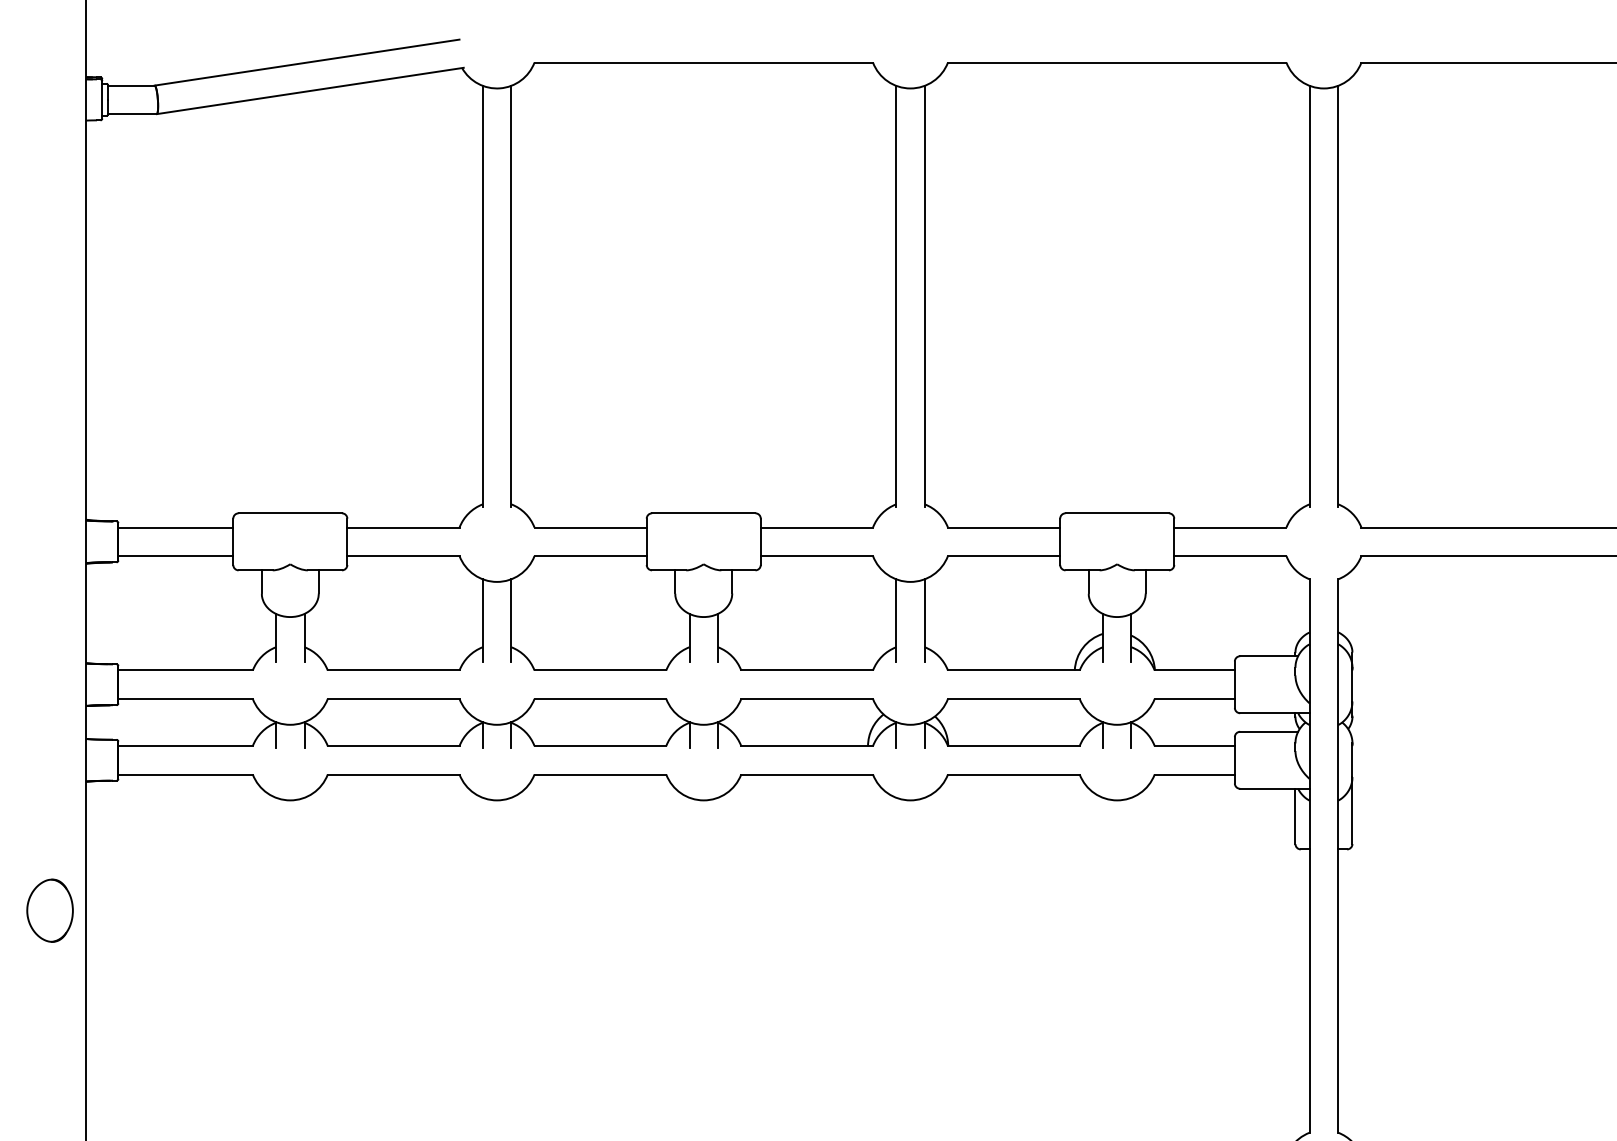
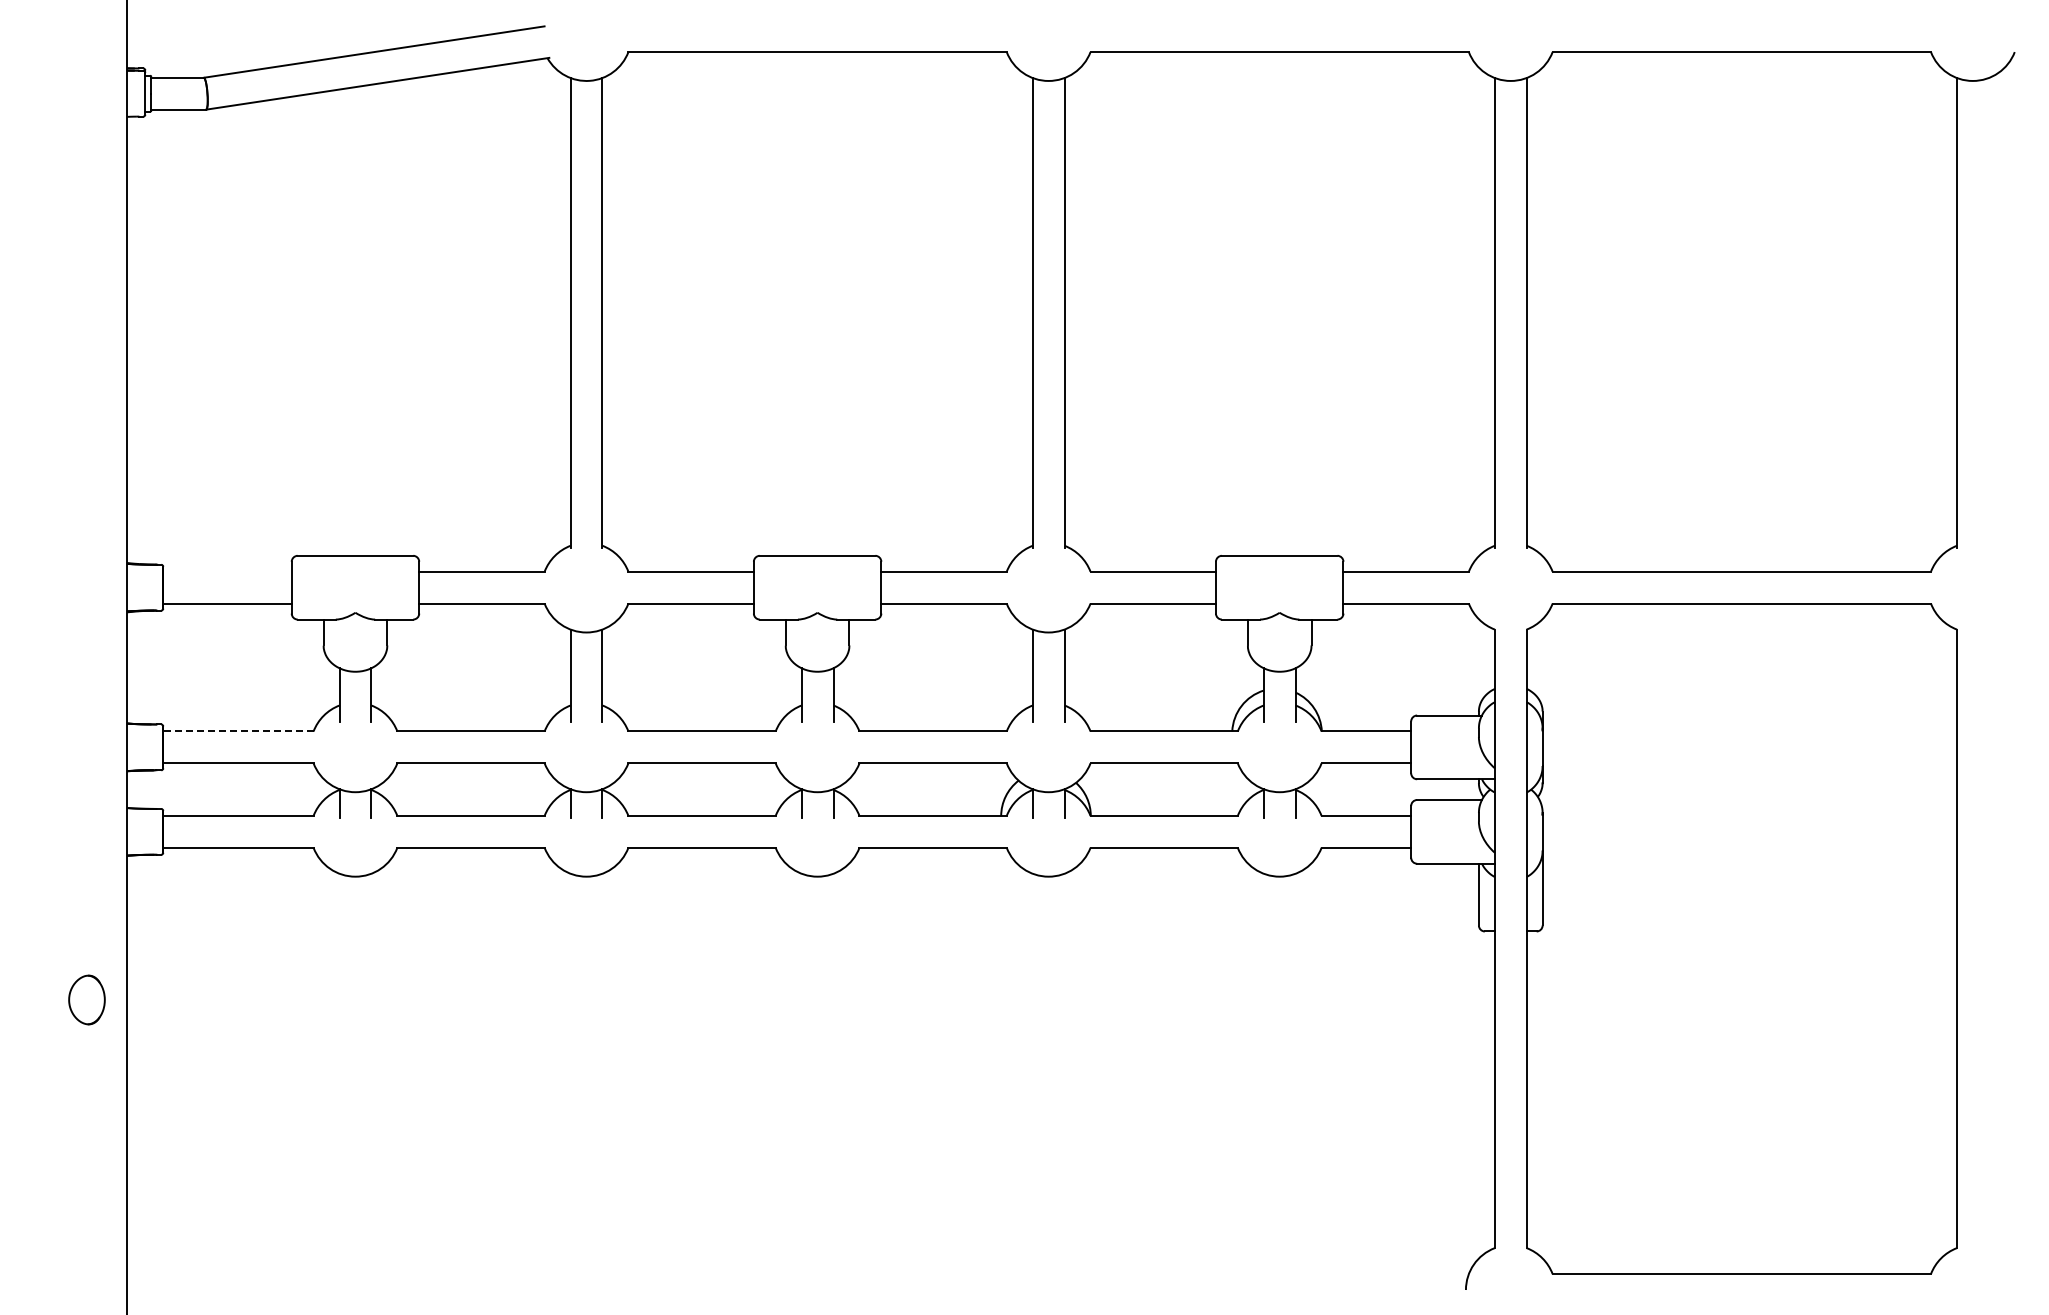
line: (175, 527) -> (227, 571), removed
line: (184, 670) -> (237, 731), solid -> dashed
part: (49, 910) -> (86, 999), size x0.7

